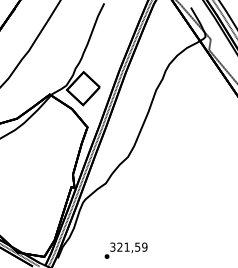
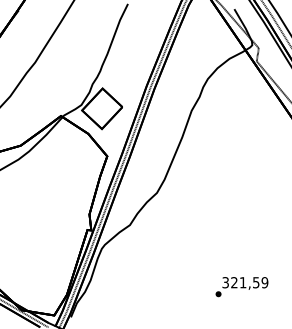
text: (125, 250) -> (241, 286), moved

